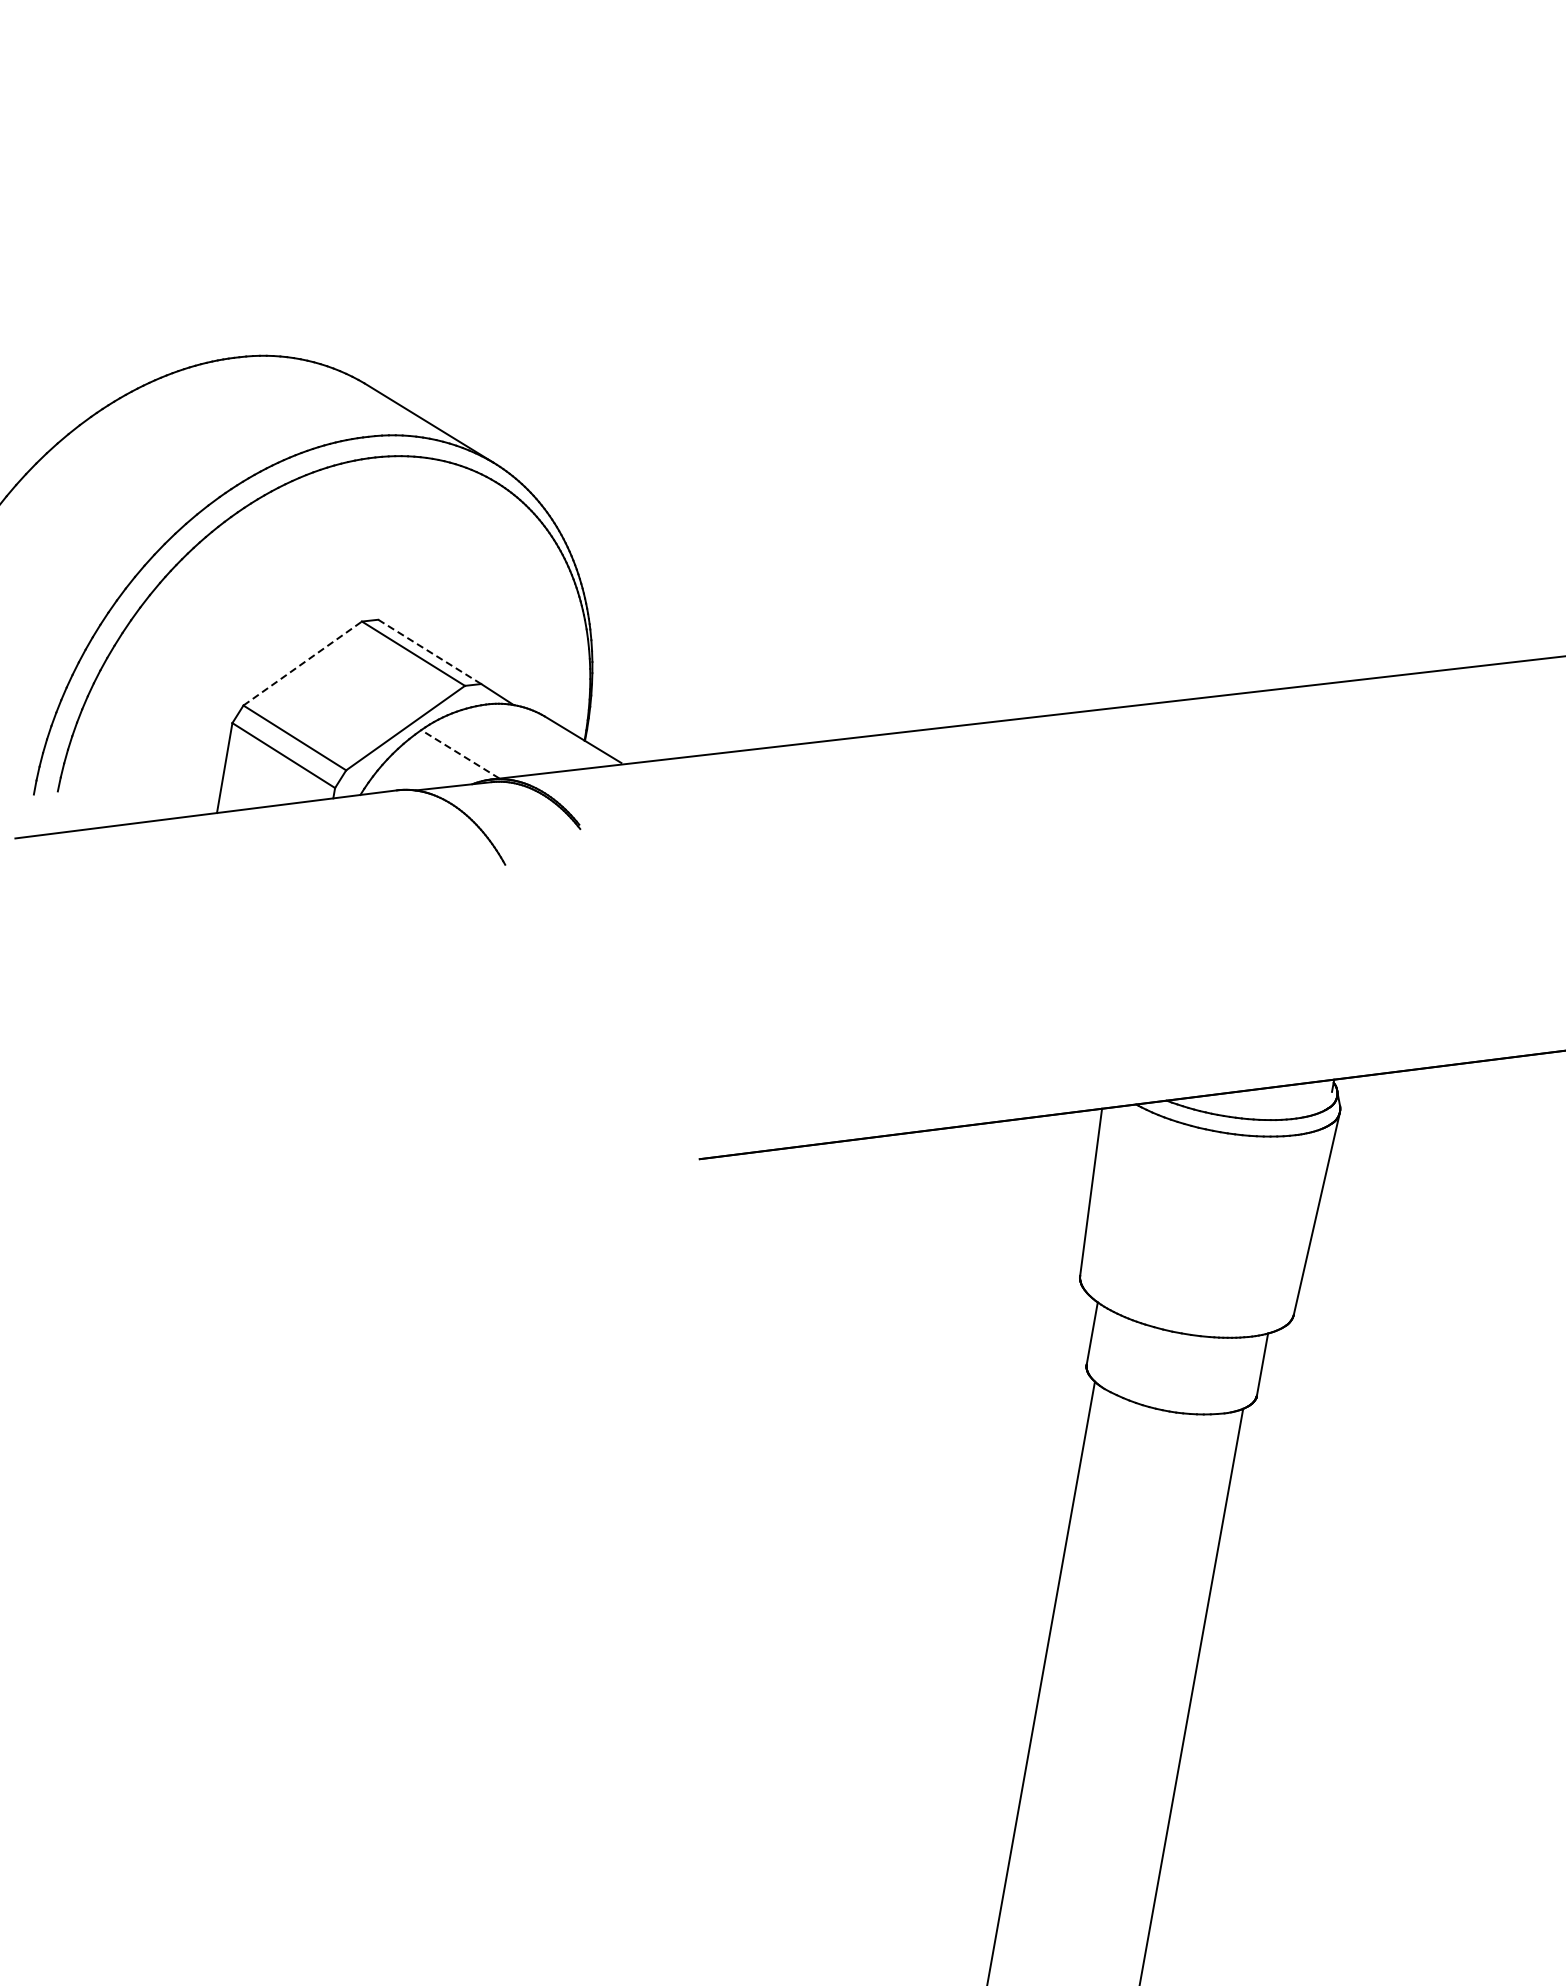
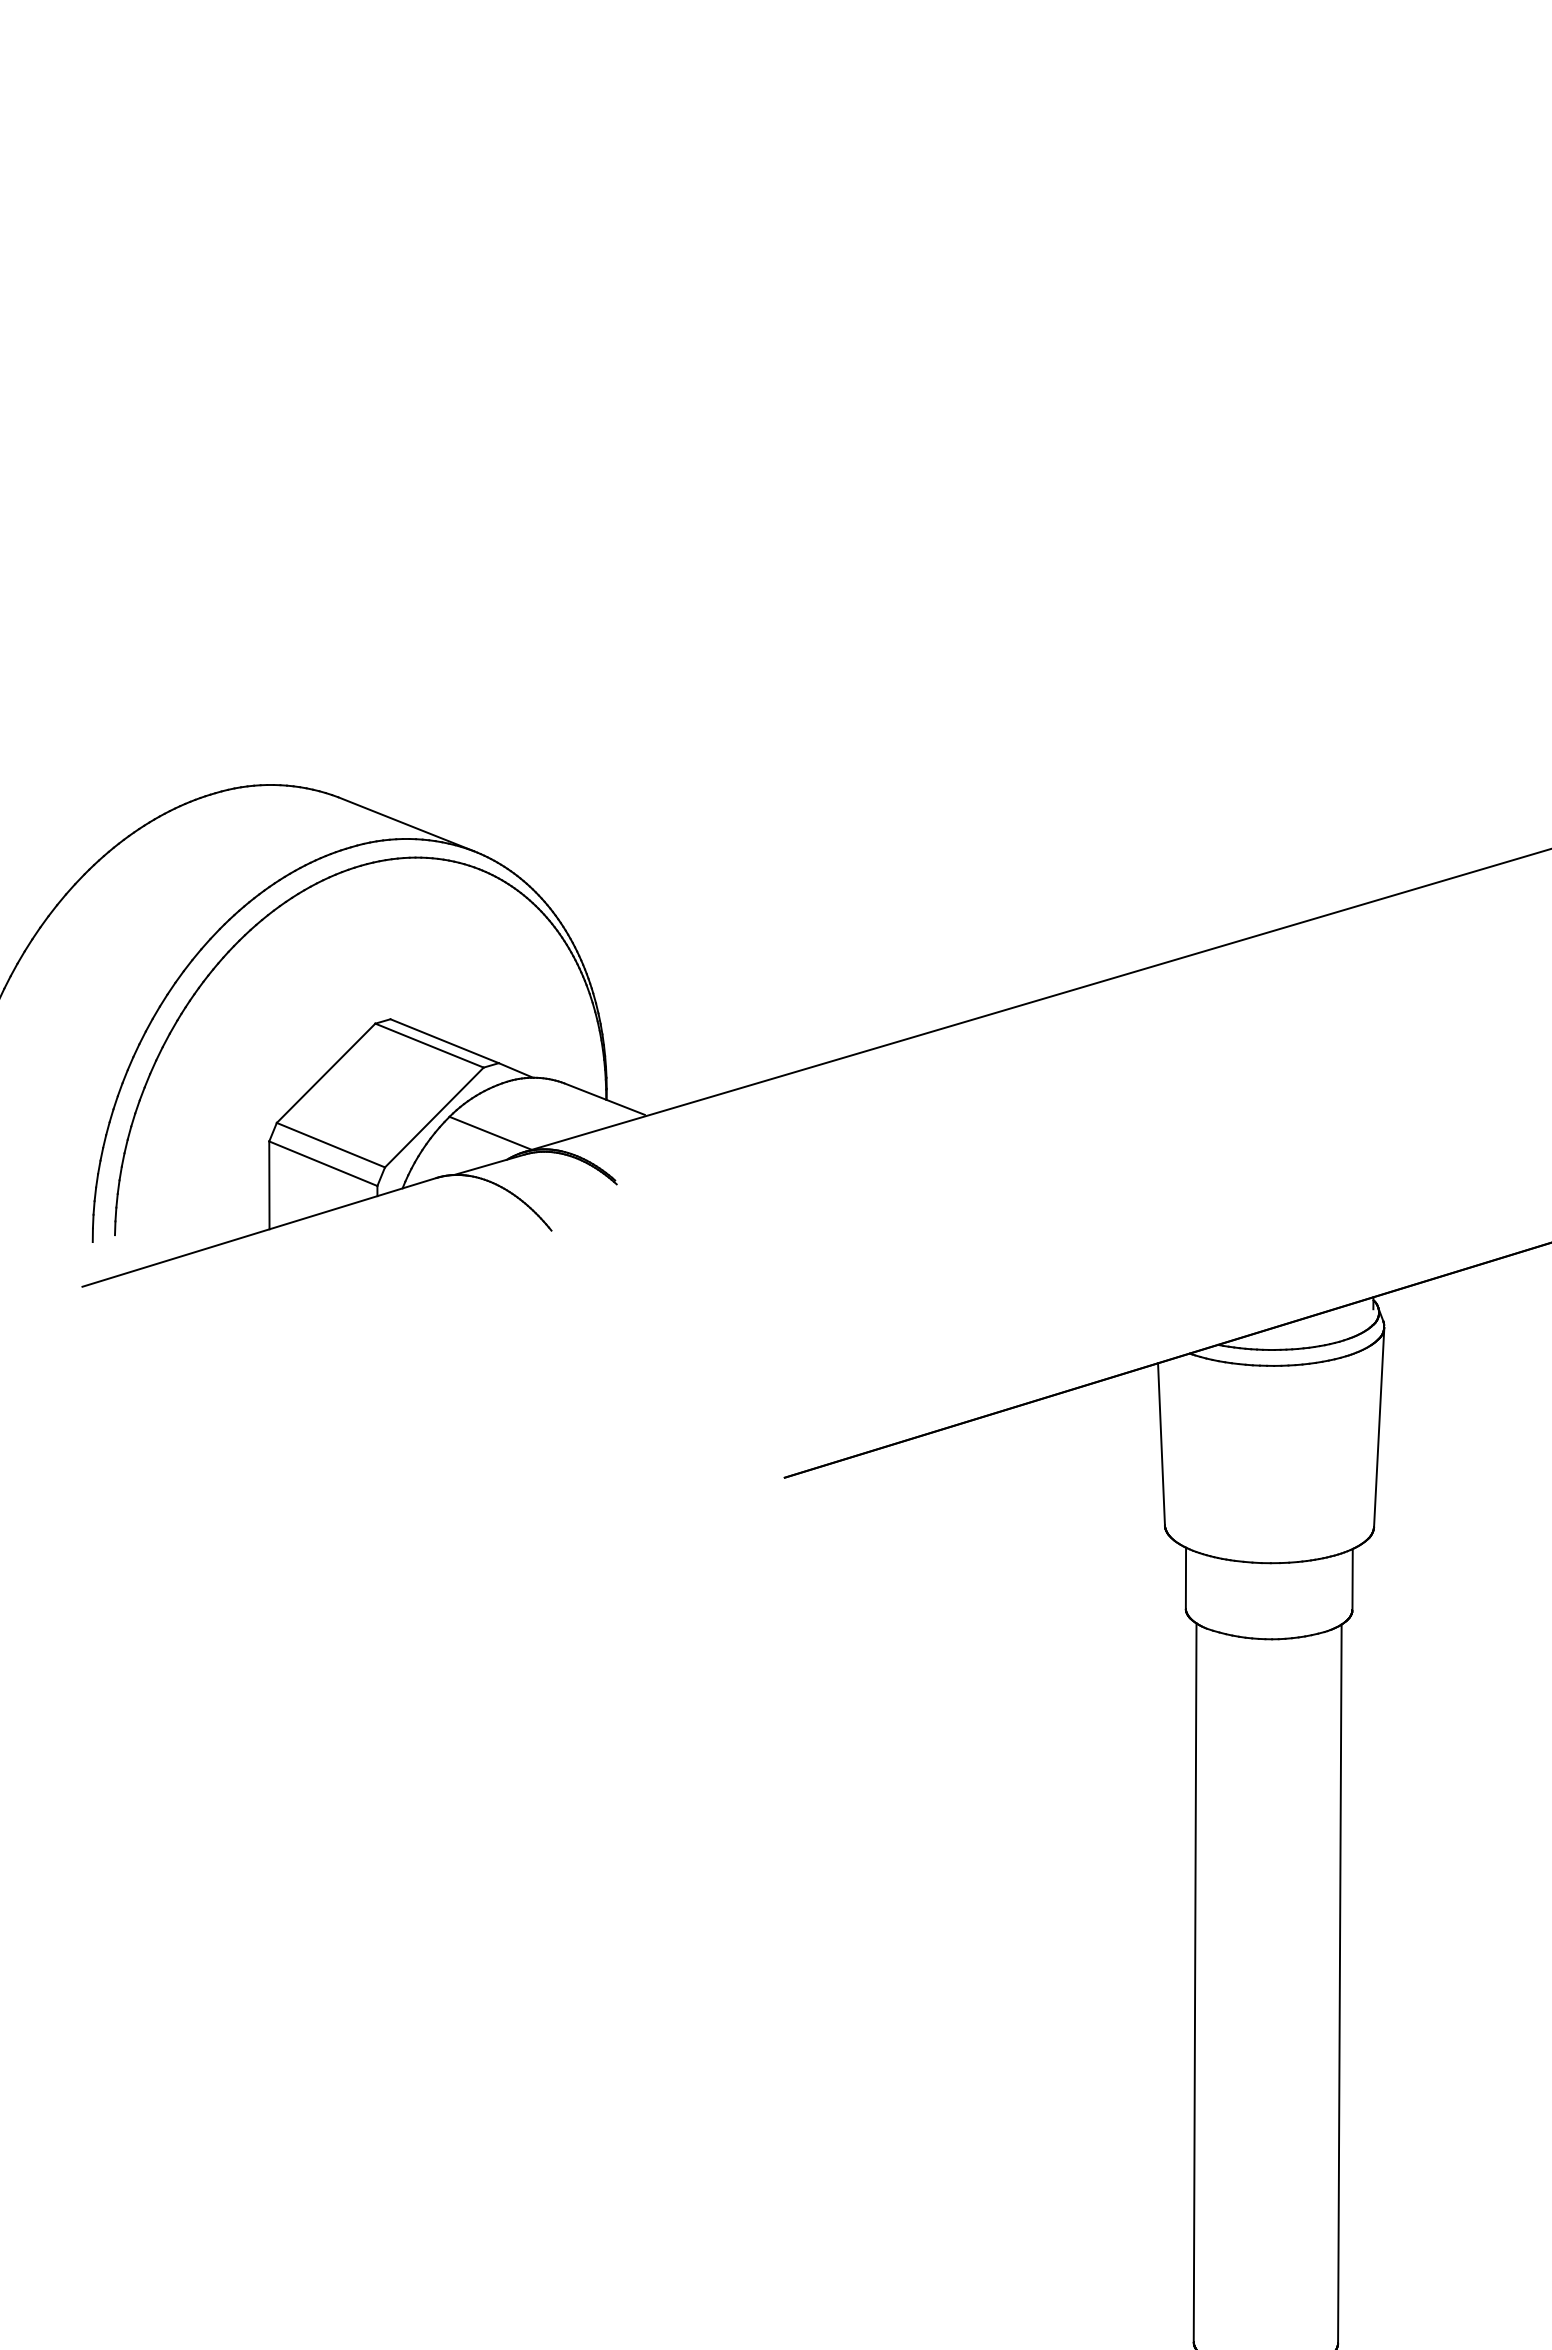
line: (430, 652) -> (445, 1041), dashed -> solid
line: (303, 663) -> (326, 1073), dashed -> solid
line: (460, 754) -> (490, 1133), dashed -> solid

